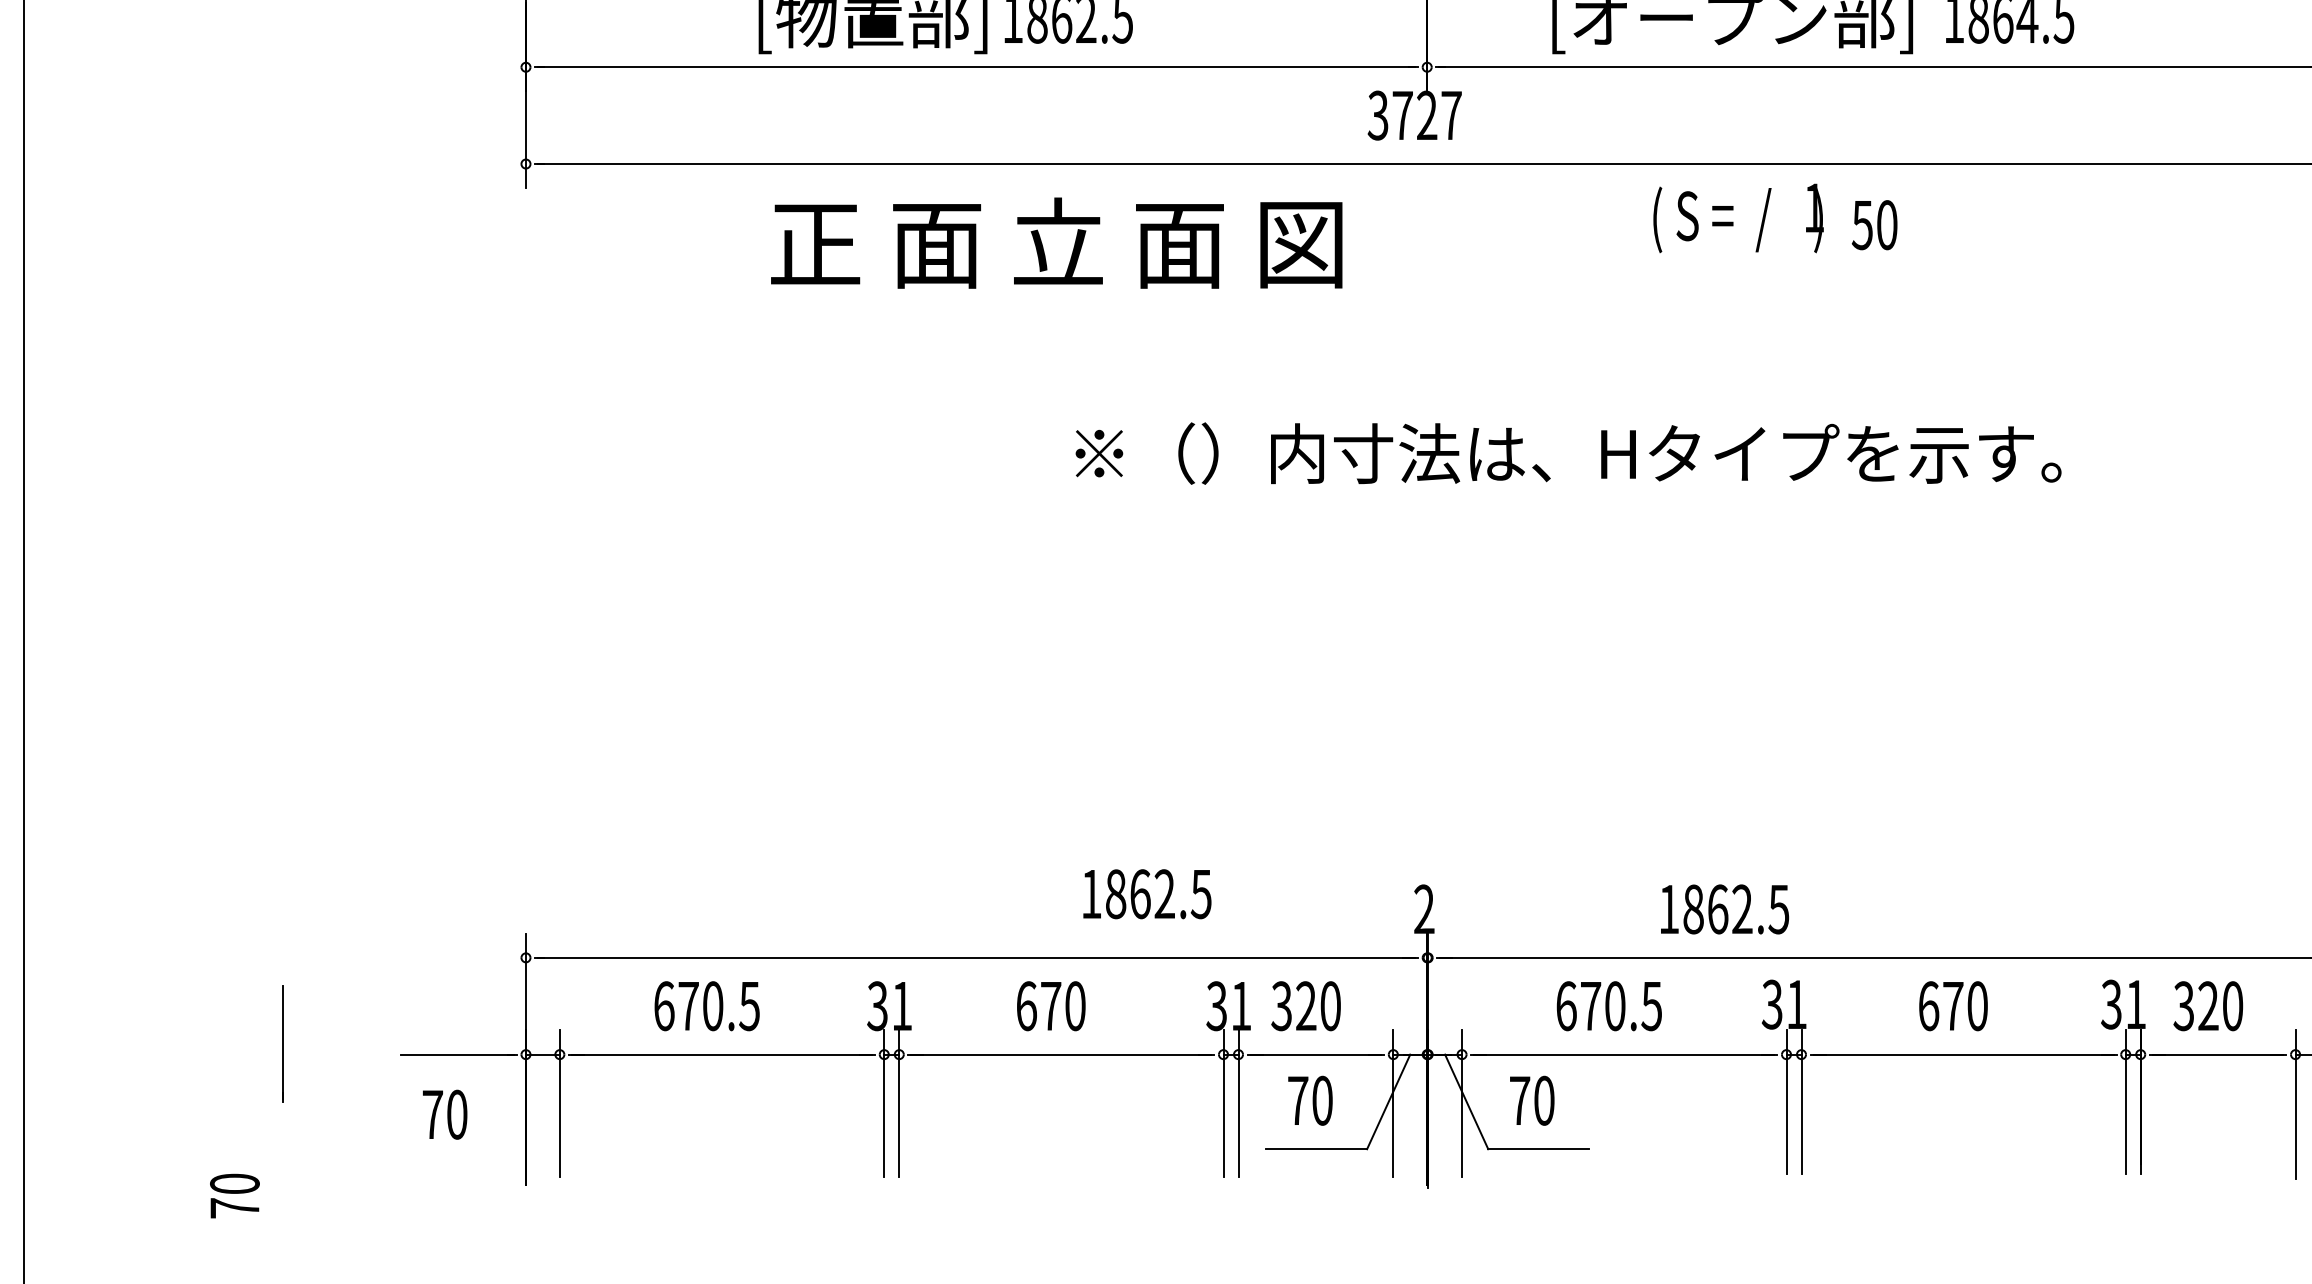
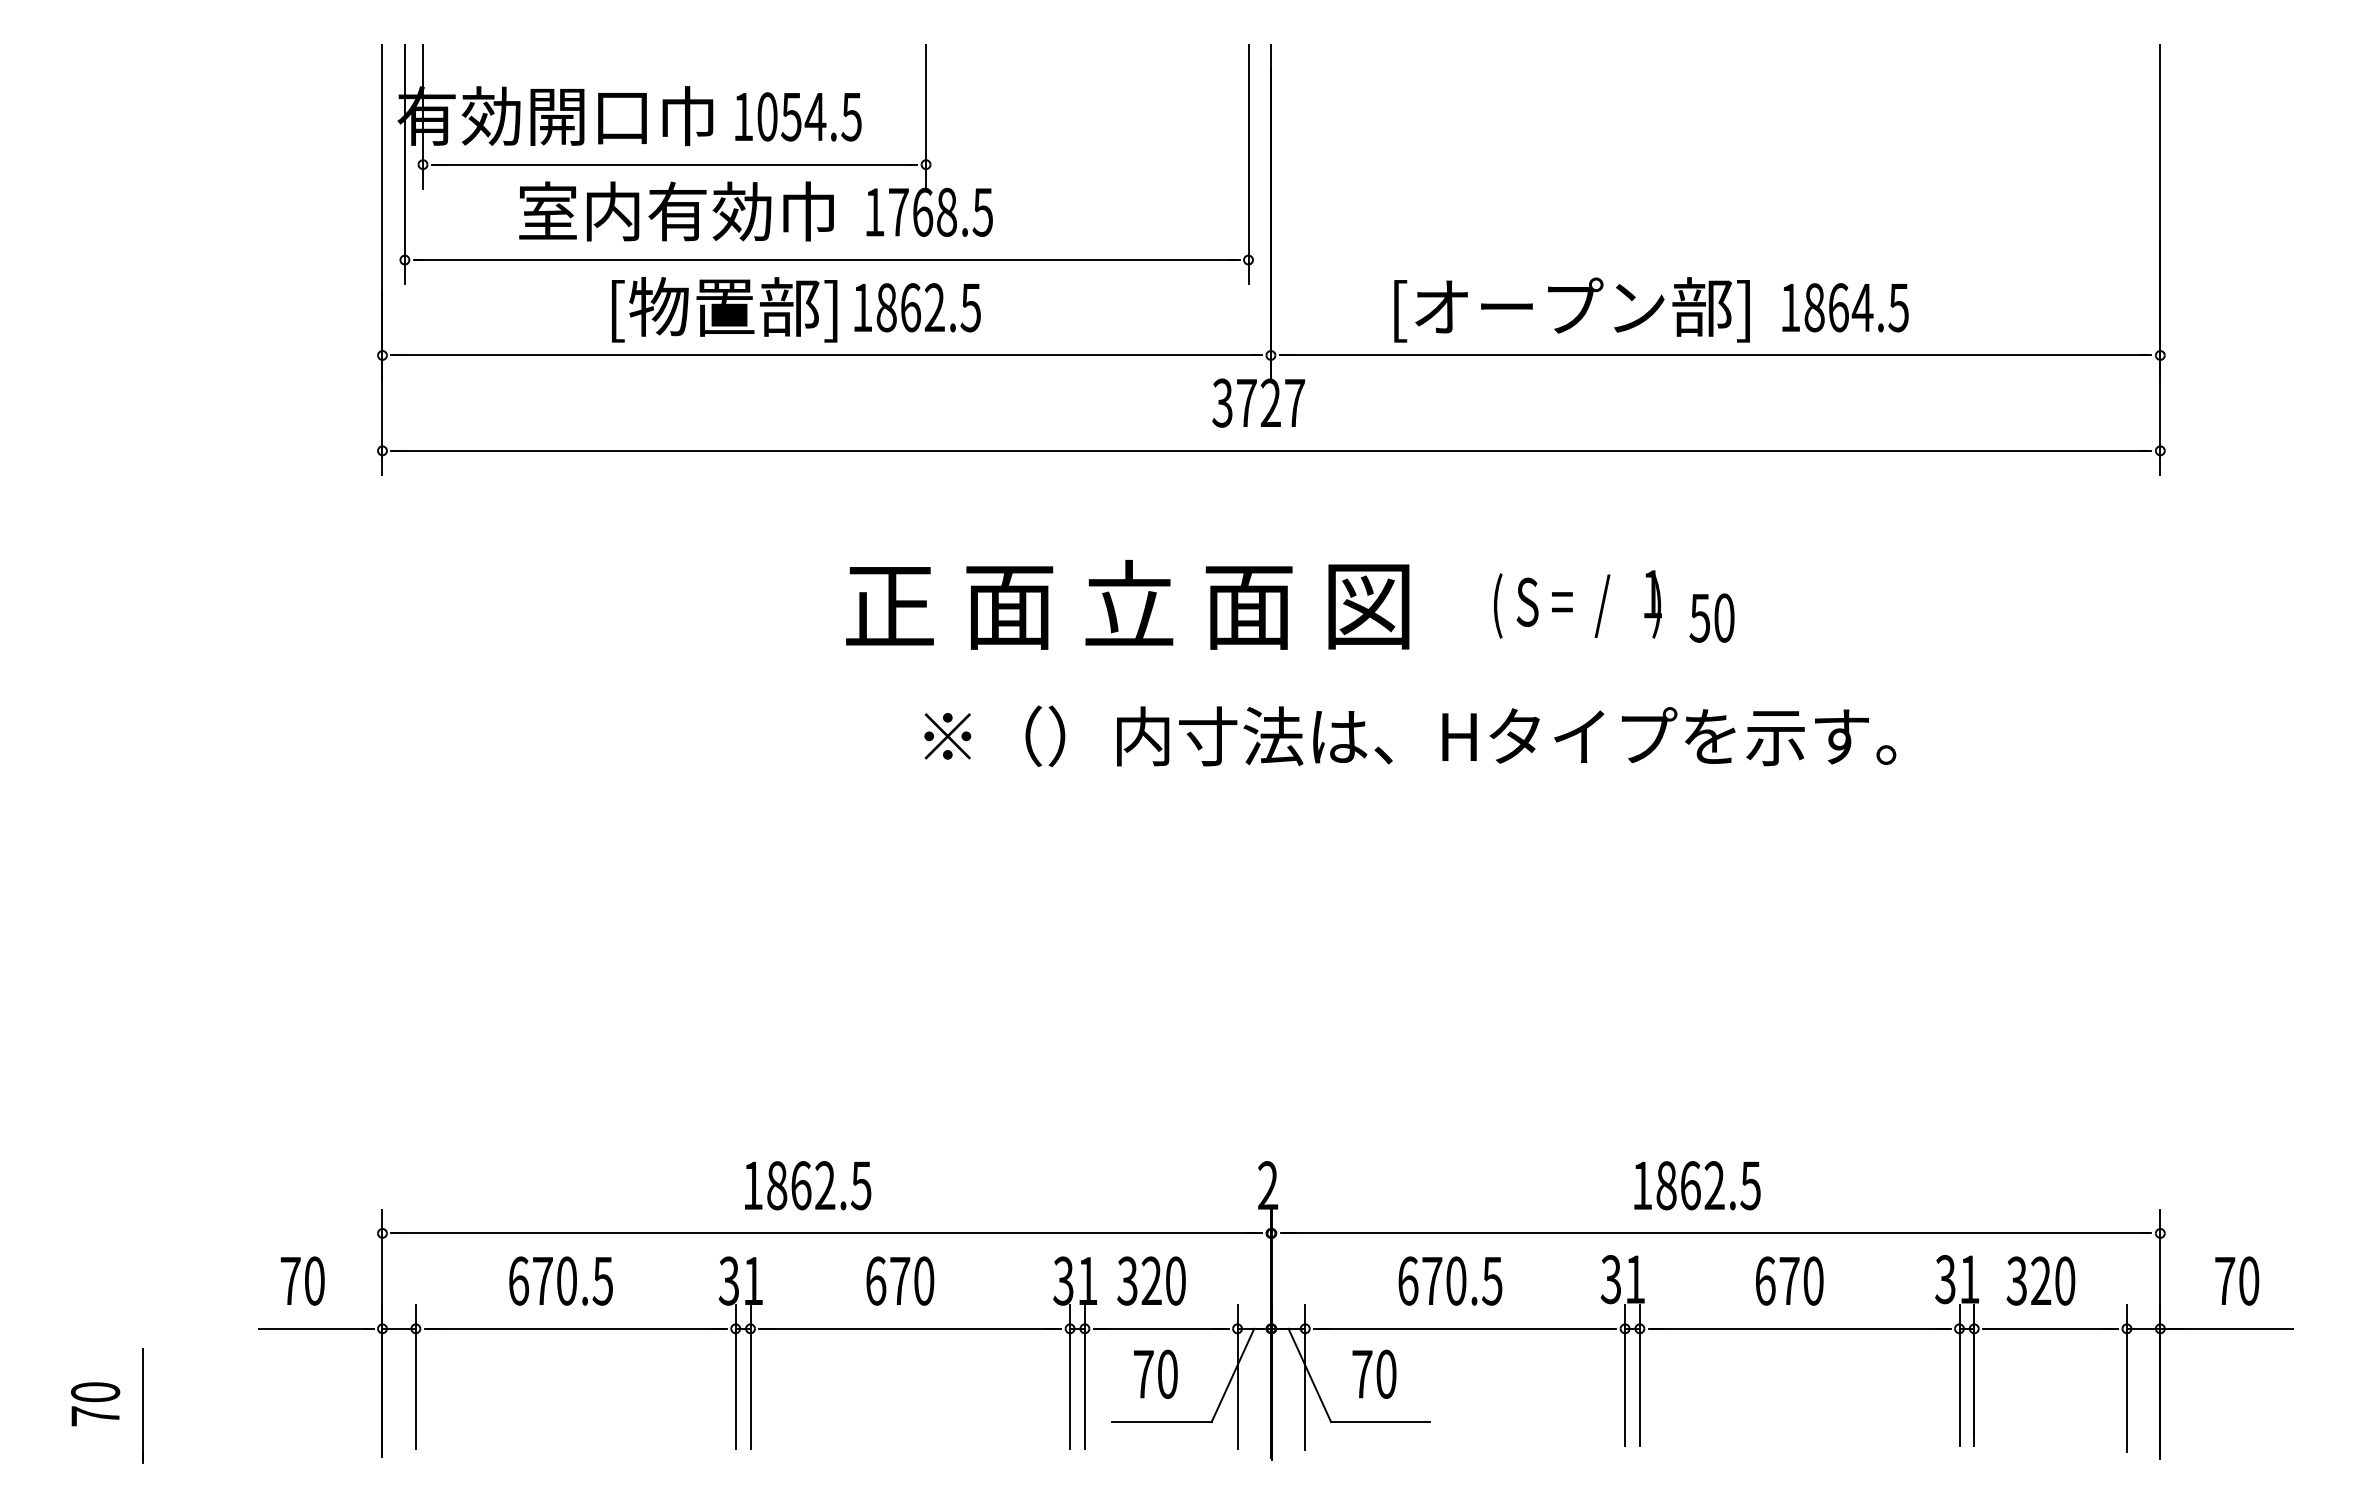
text: (1738, 218) -> (1577, 604), moved
text: (1874, 224) -> (1711, 617), moved
text: (1056, 242) -> (1127, 604), moved
text: (1147, 894) -> (808, 1185), moved
text: (1725, 909) -> (1697, 1185), moved
line: (282, 1044) -> (142, 1405), moved
text: (444, 1114) -> (302, 1280), moved
text: (234, 1196) -> (95, 1404), moved

